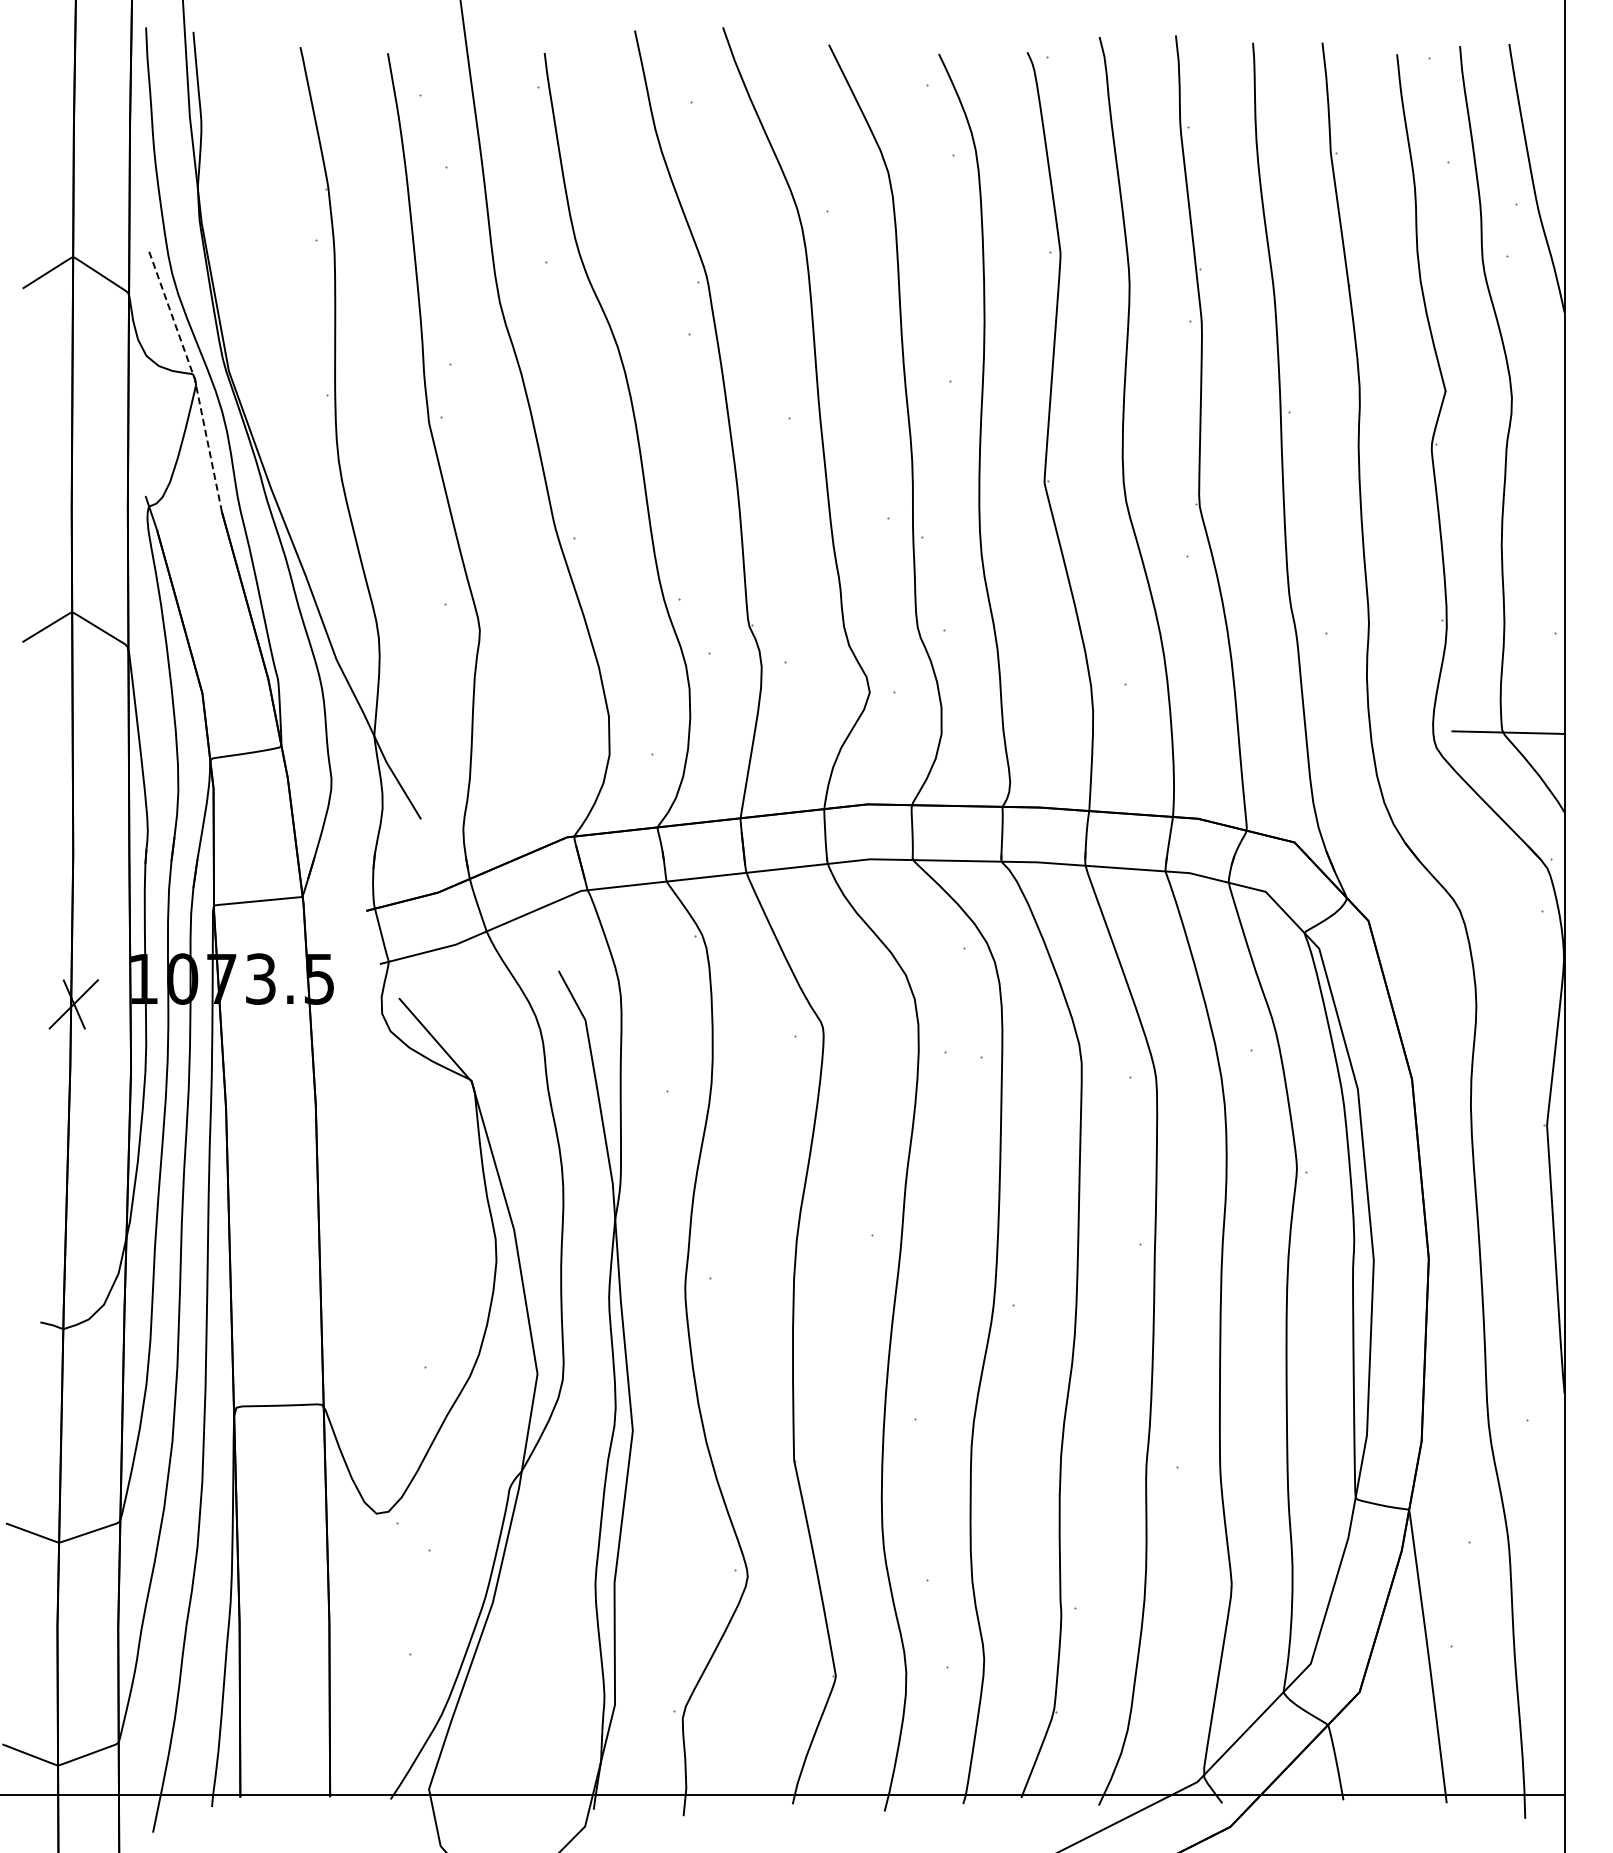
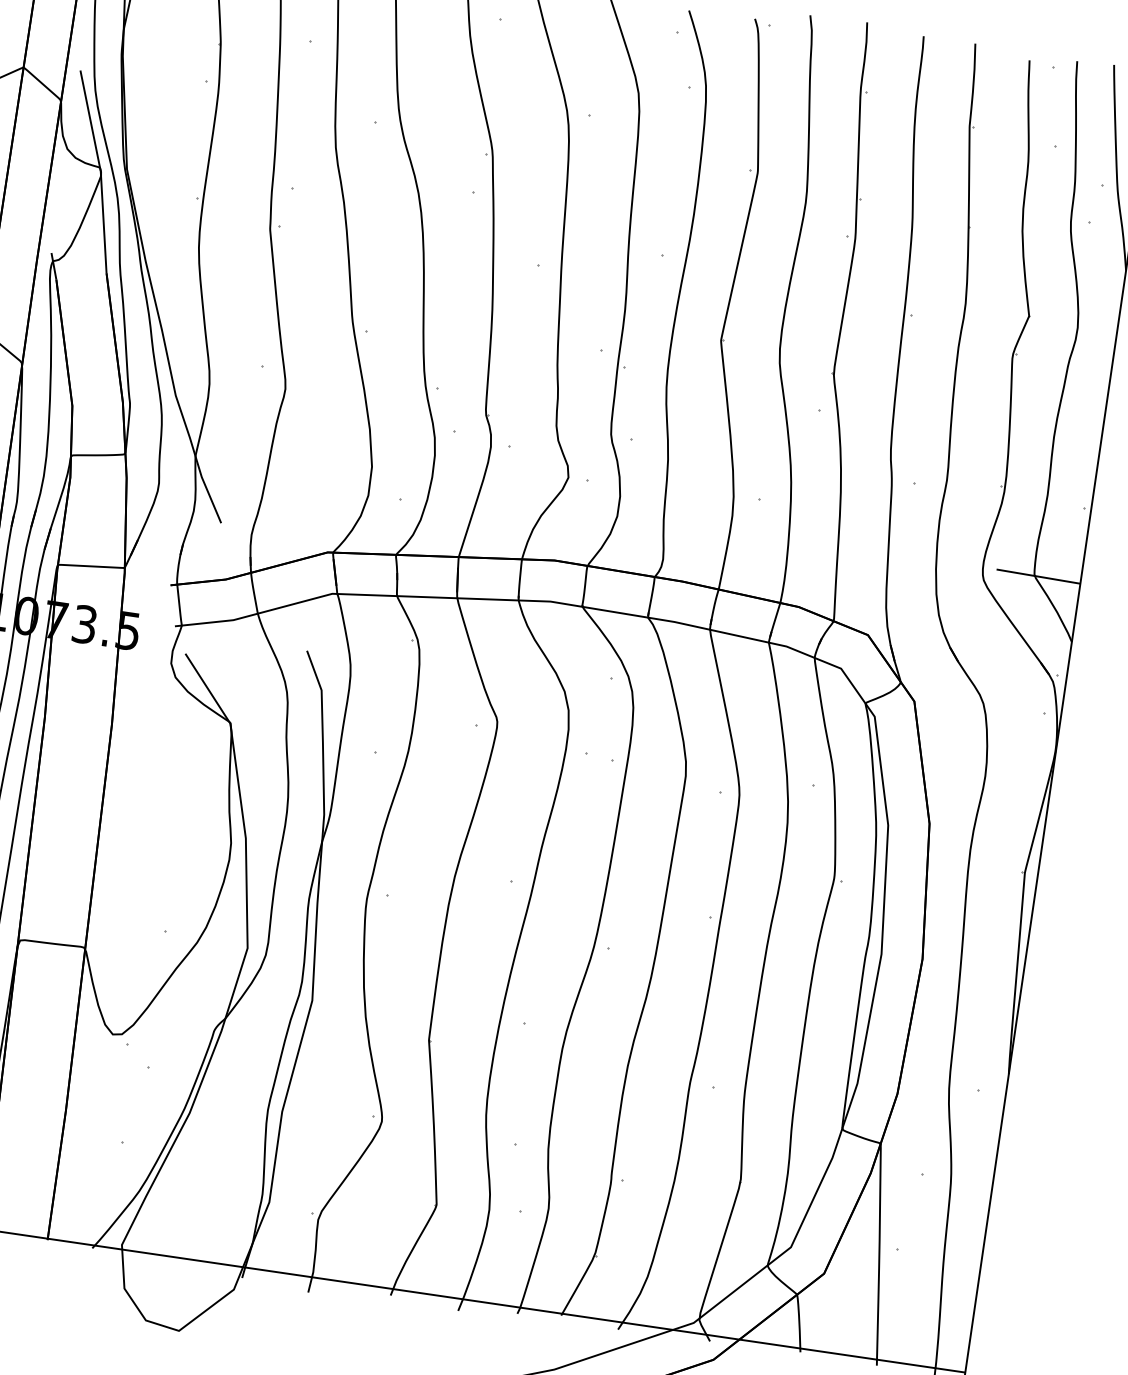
line: (194, 378) -> (100, 170), dashed -> solid

